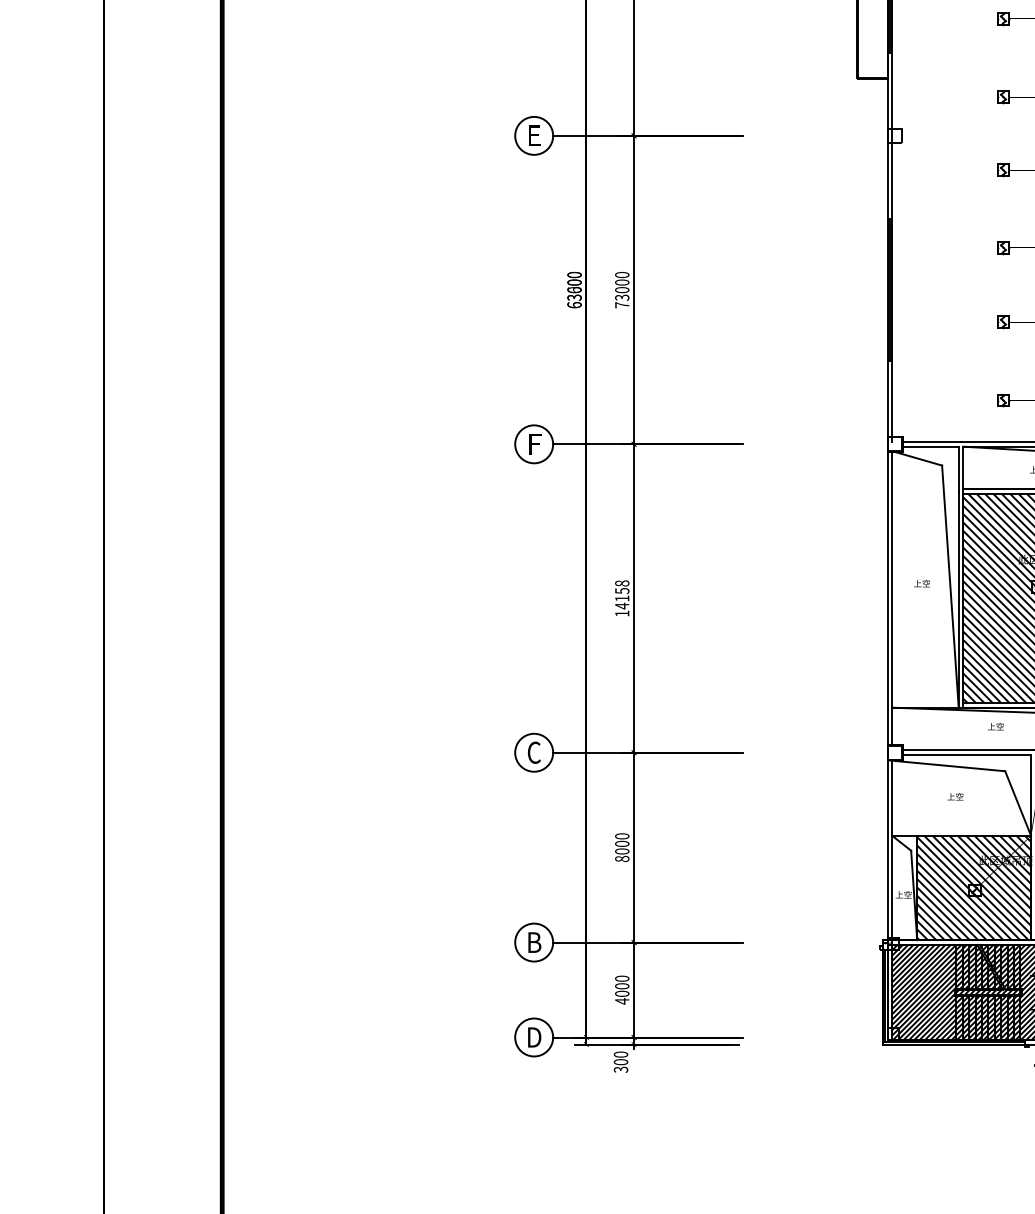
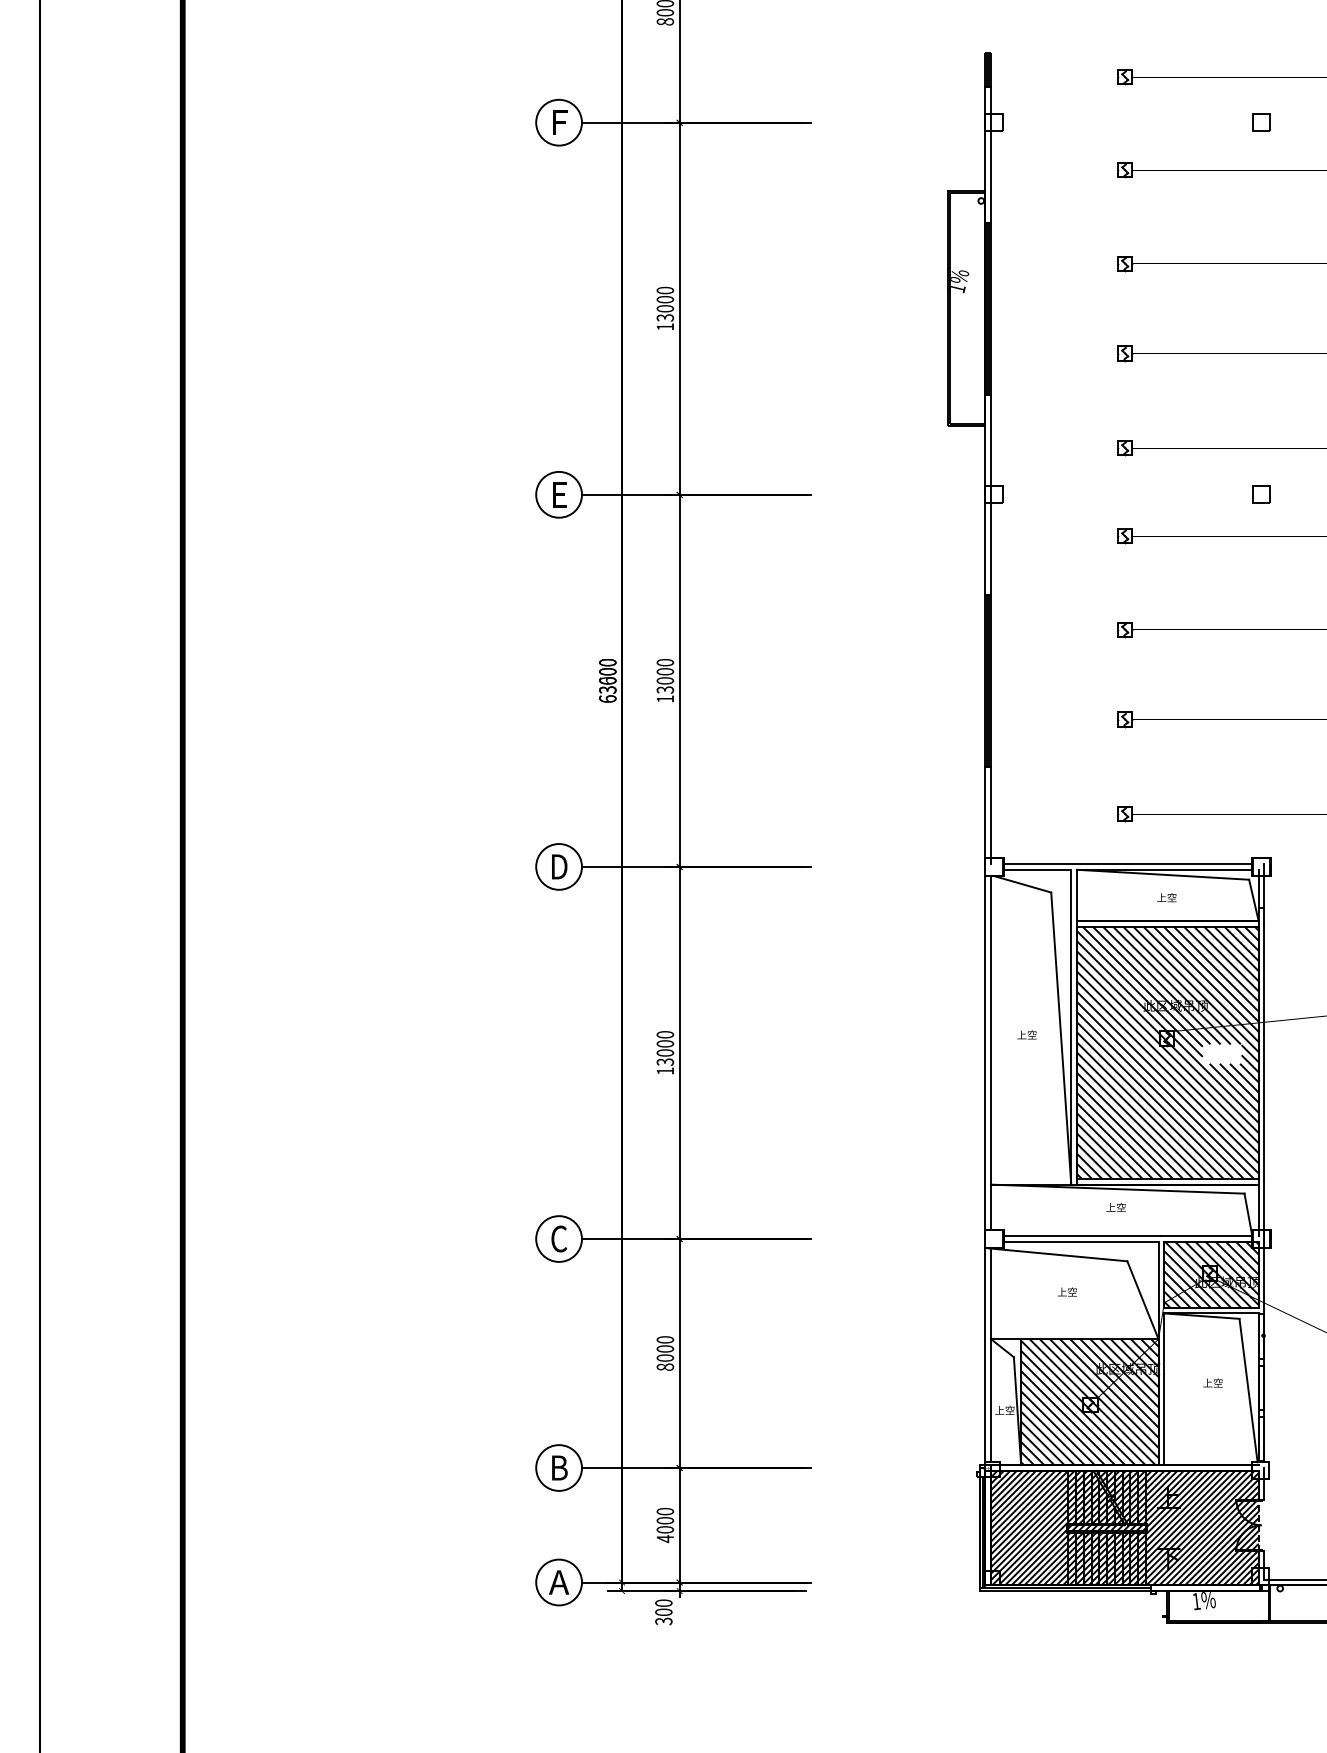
text: (621, 304) -> (664, 698), 73000 -> 13000
text: (534, 443) -> (559, 866), F -> D
text: (622, 594) -> (665, 1048), 14158 -> 13000
text: (534, 1037) -> (559, 1582), D -> A

